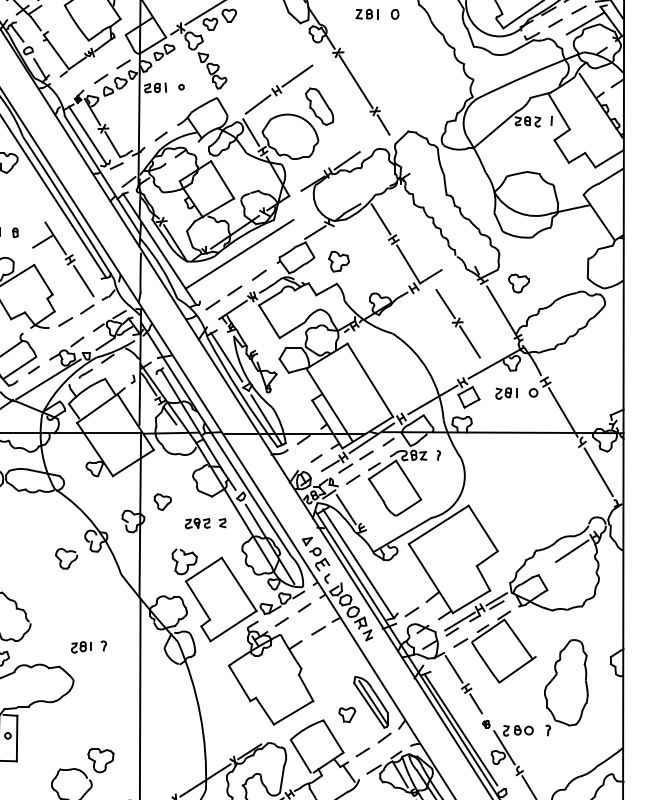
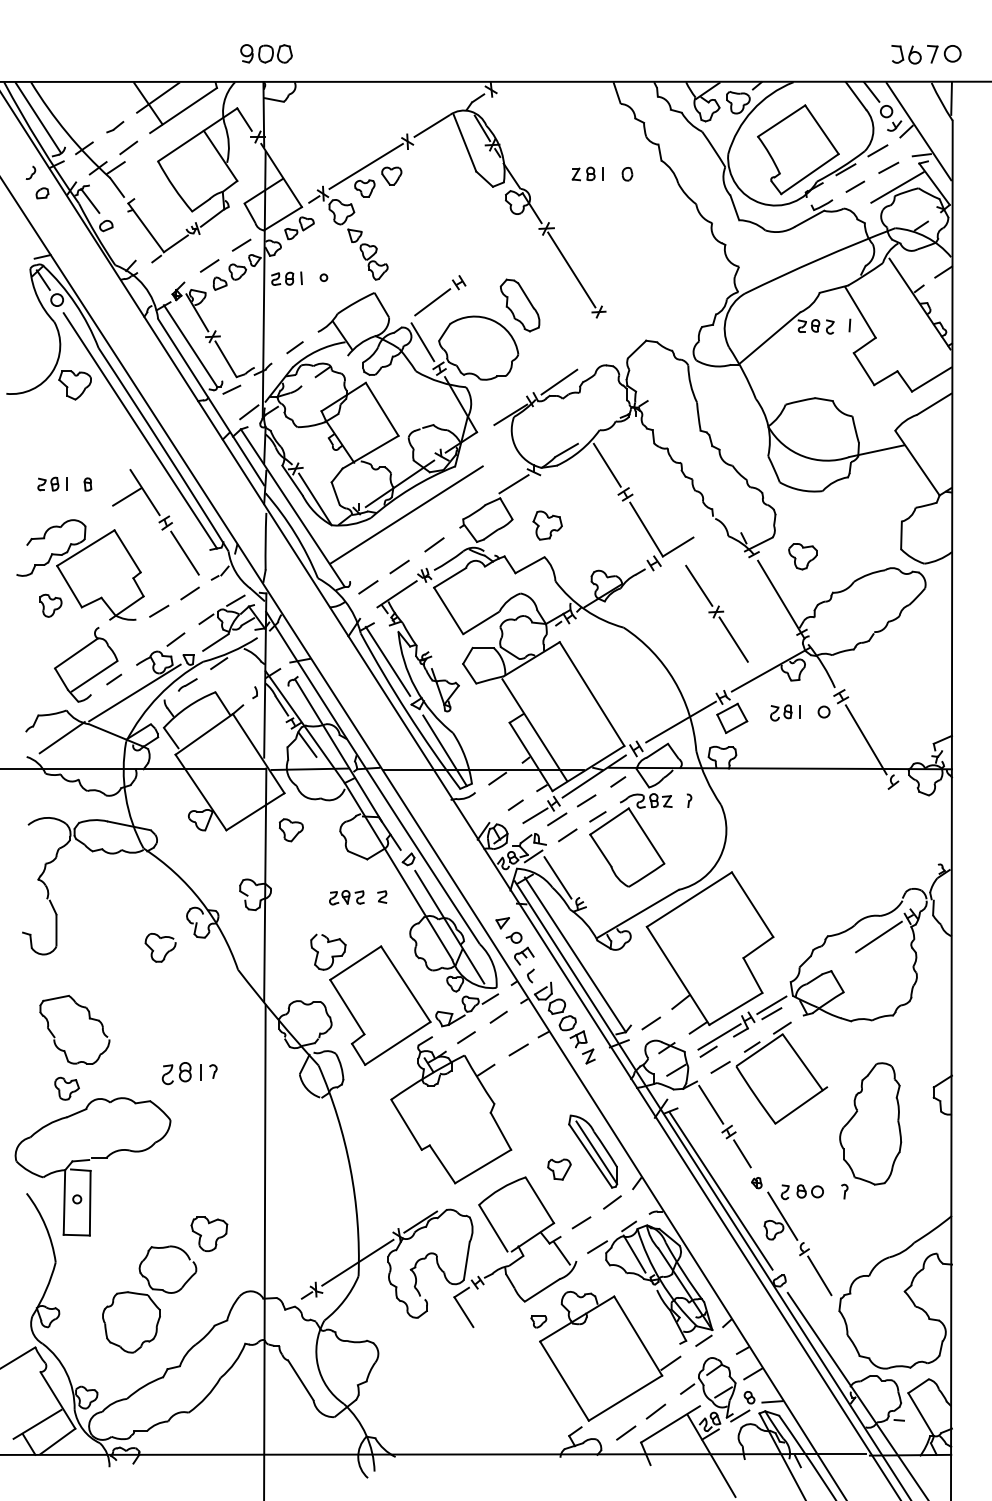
line: (40, 68) -> (123, 251), removed
line: (297, 75) -> (488, 261), removed
line: (383, 125) -> (610, 331), removed
line: (598, 472) -> (916, 824), removed
part: (162, 502) -> (290, 830), moved
part: (81, 647) -> (181, 1073), size x1.4

